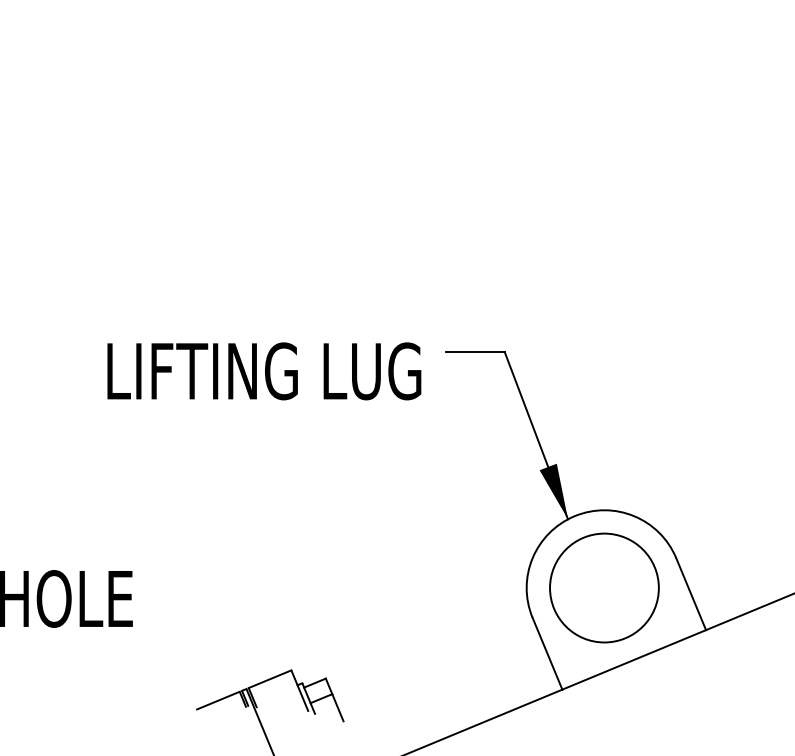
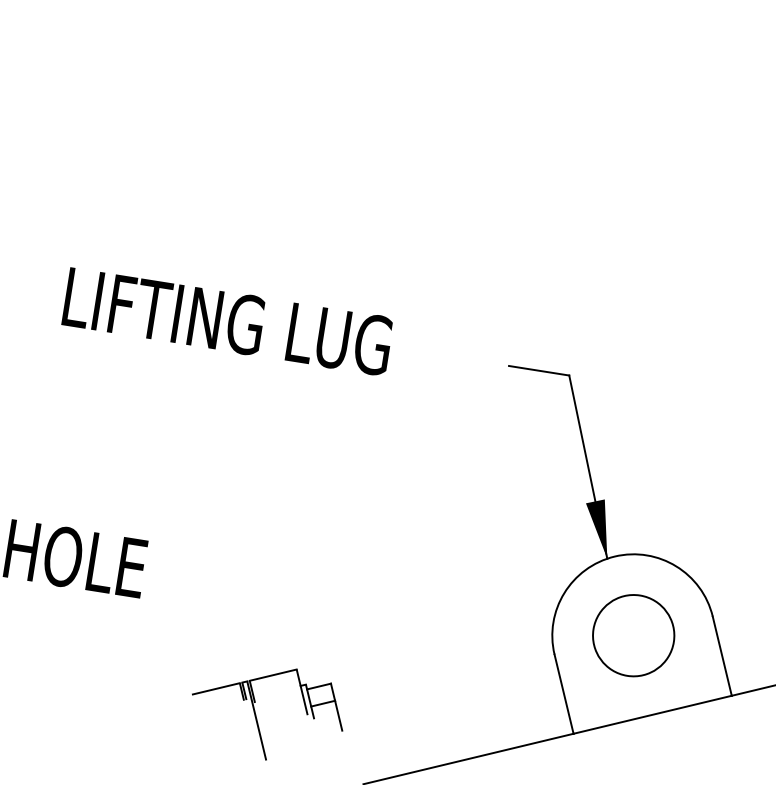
text: (264, 371) -> (227, 321), moved
circle: (604, 587) -> (633, 635), size x0.71

